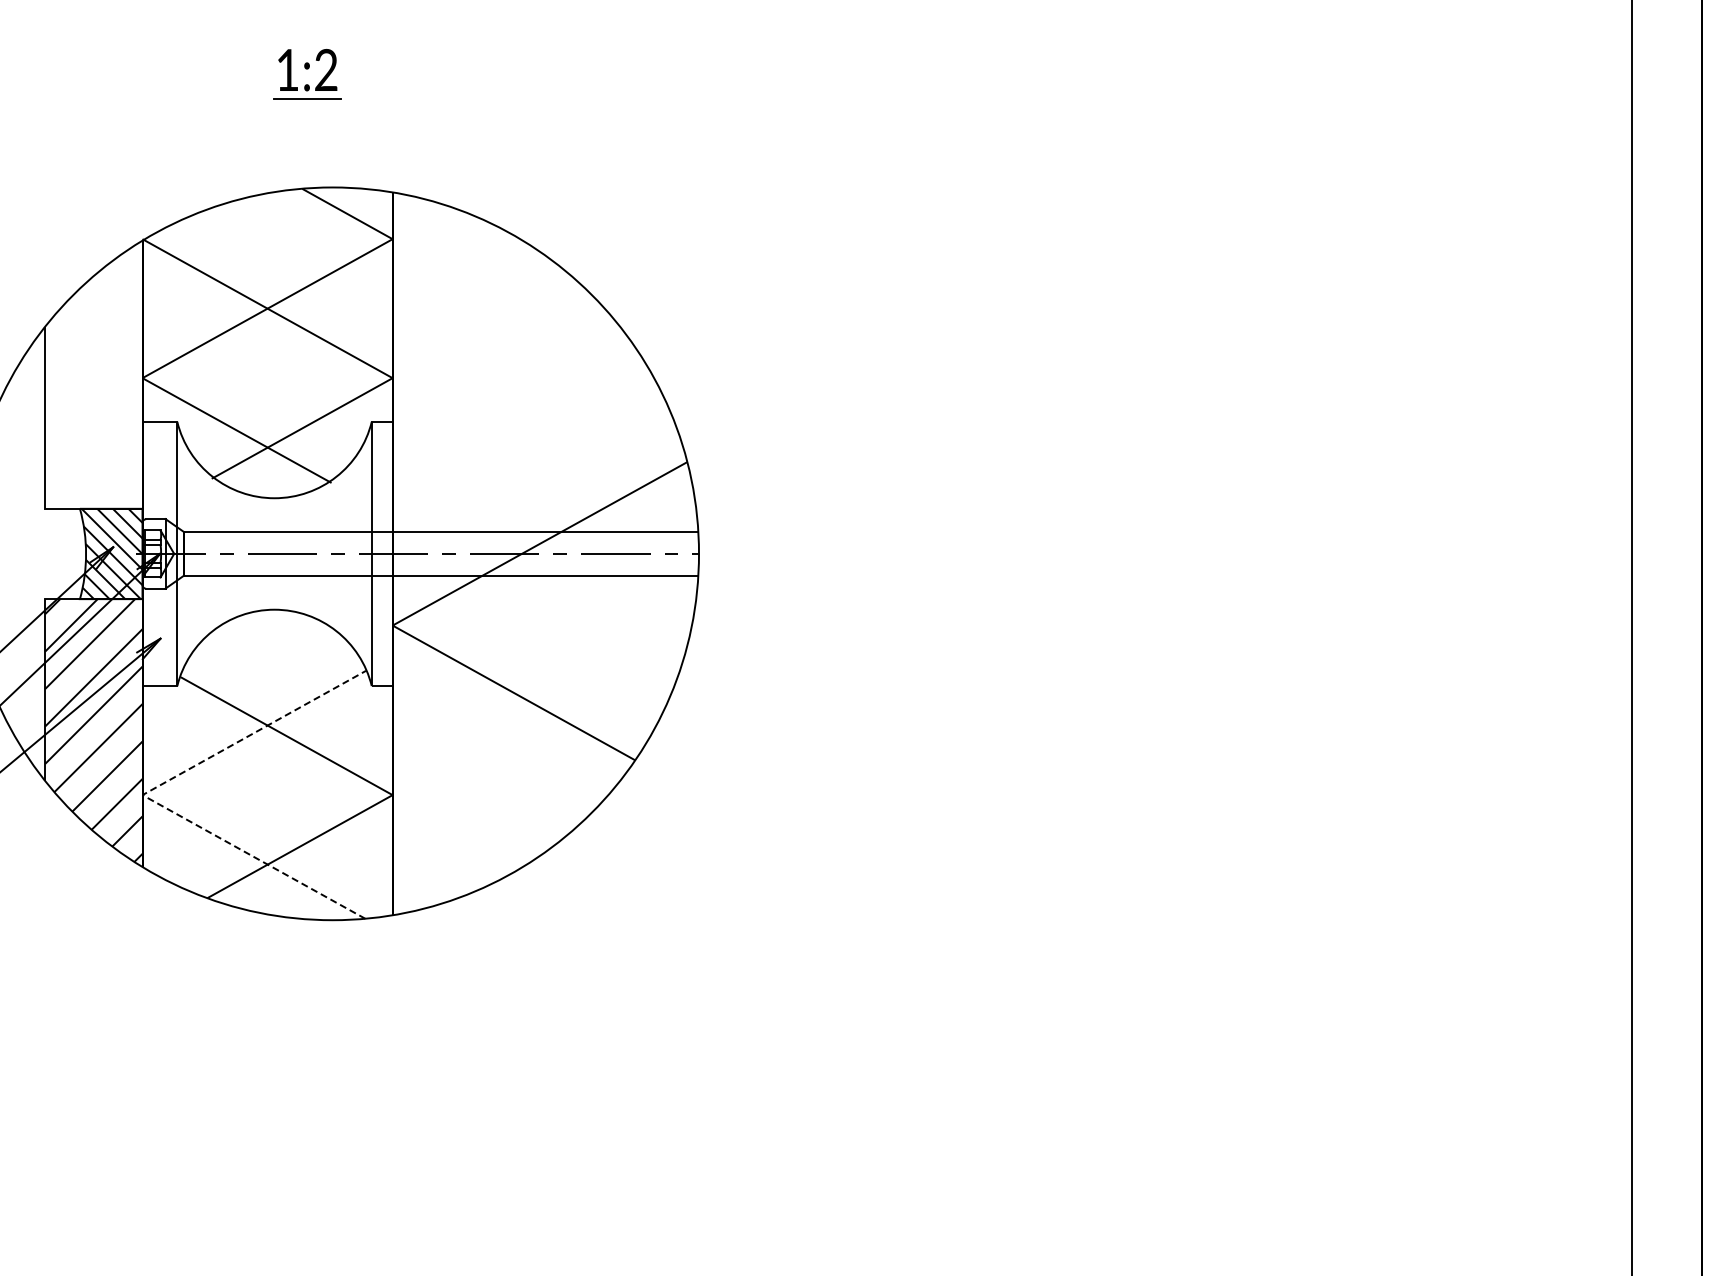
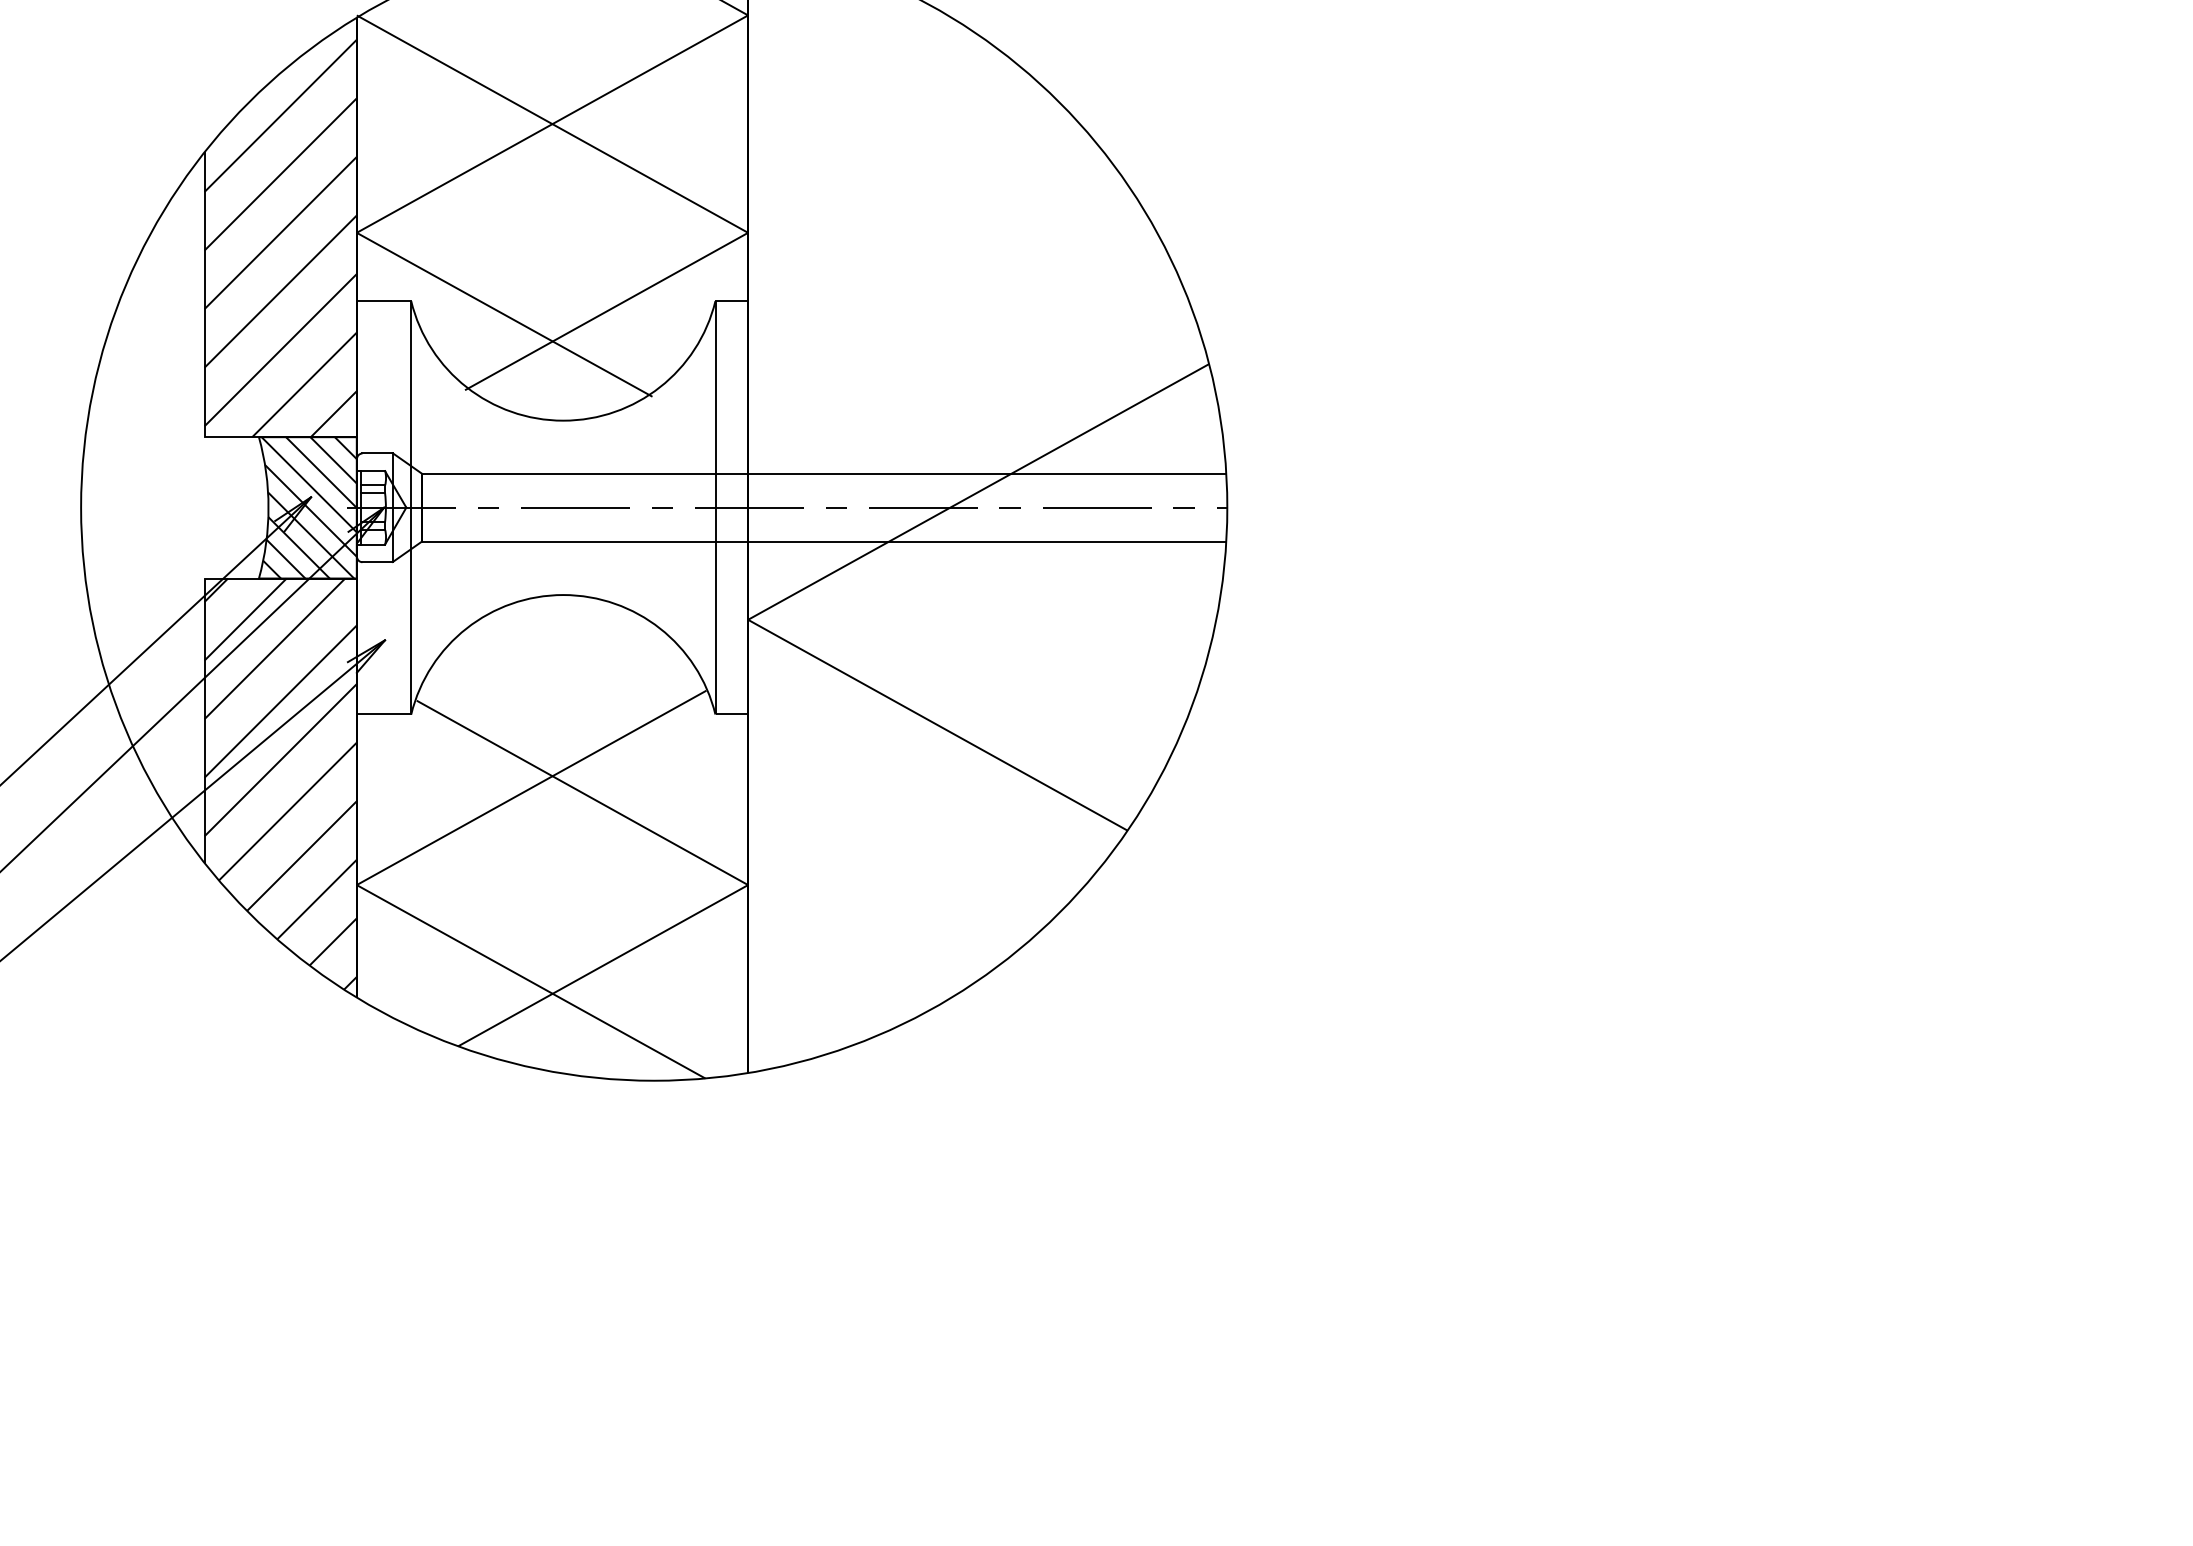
hatch: (93, 381) -> (280, 238), added
line: (142, 795) -> (356, 885), dashed -> solid

